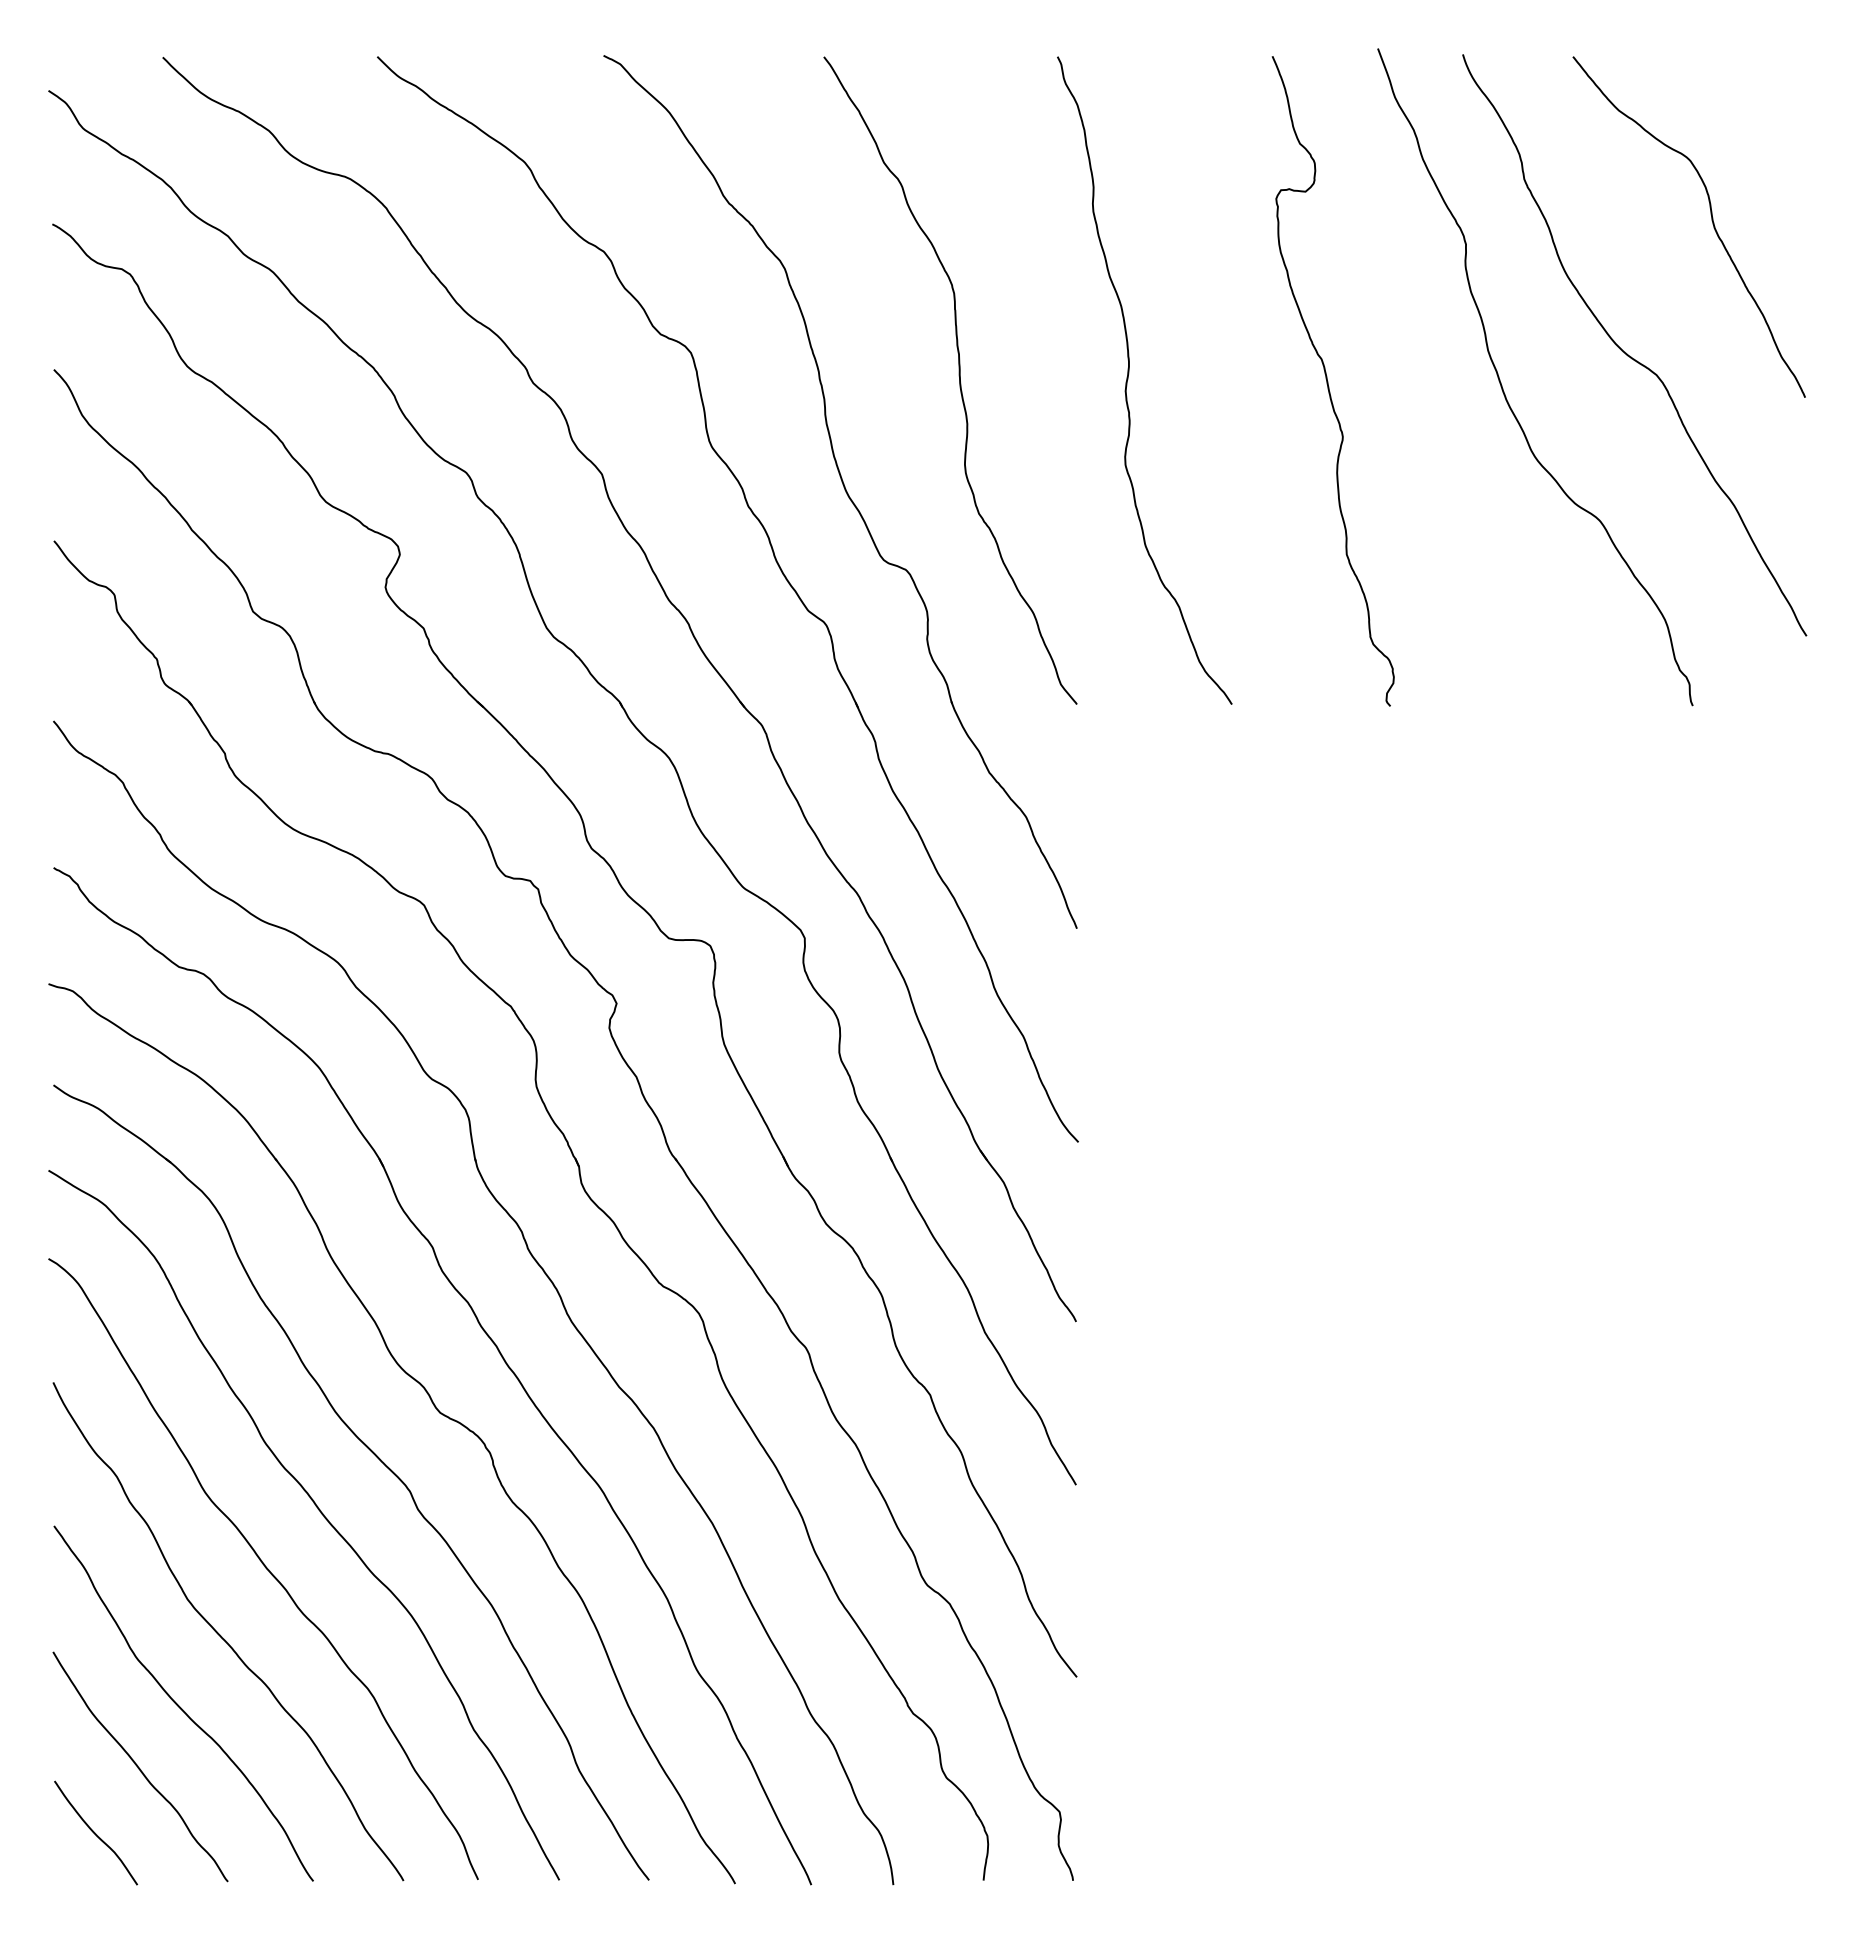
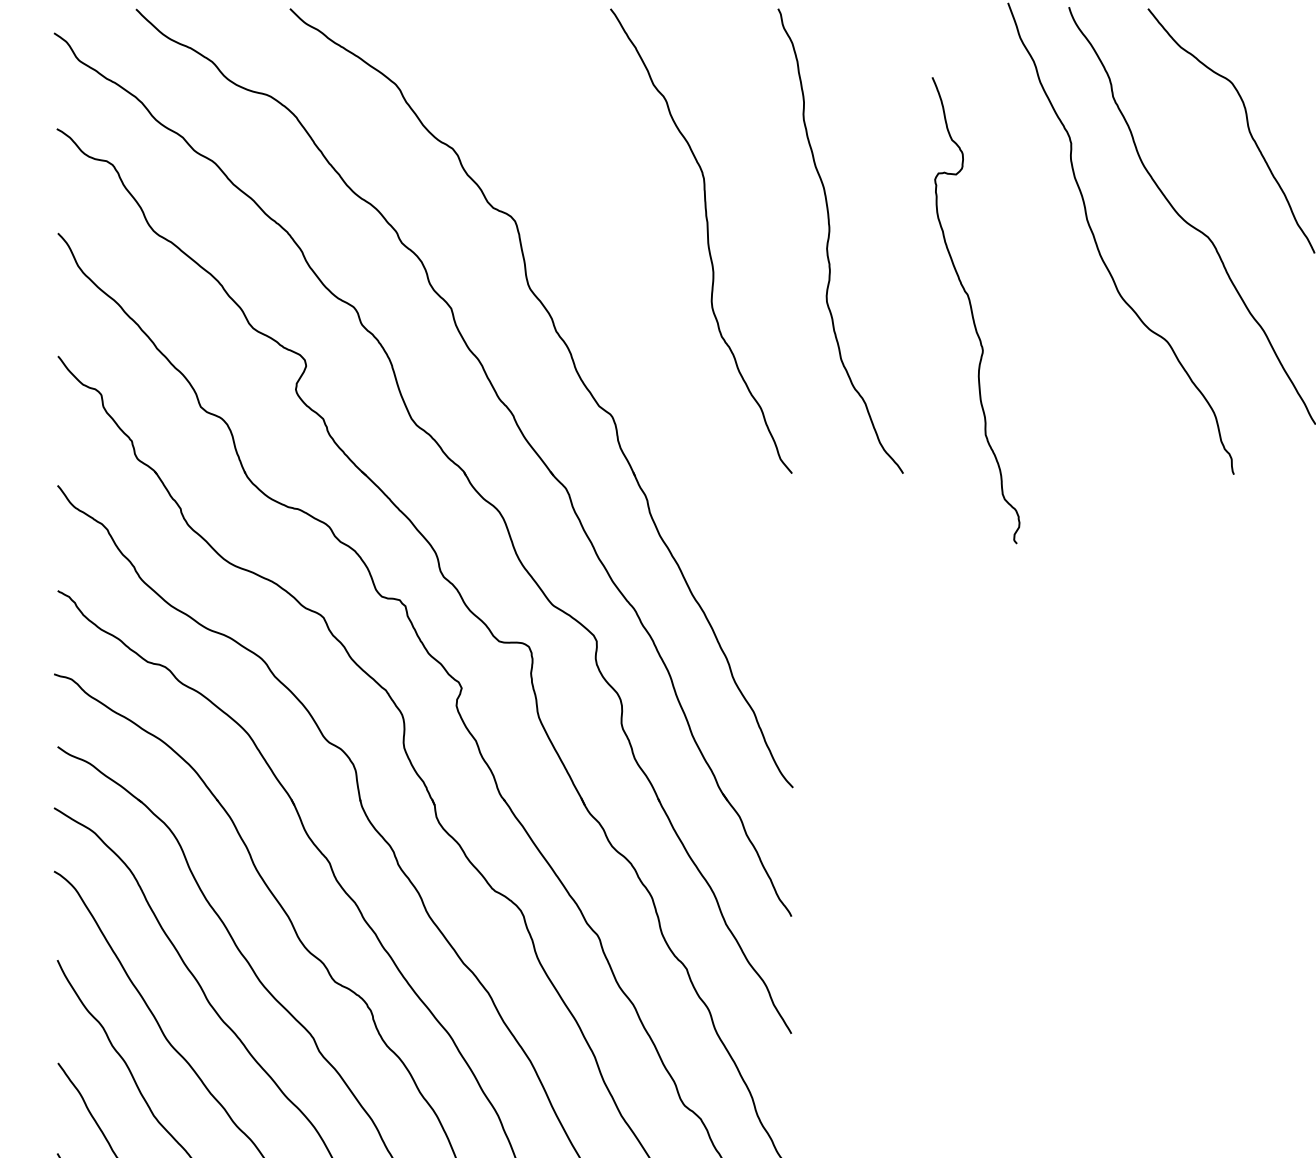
curve: (1328, 381) -> (972, 310), moved
part: (840, 491) -> (622, 320), removed

